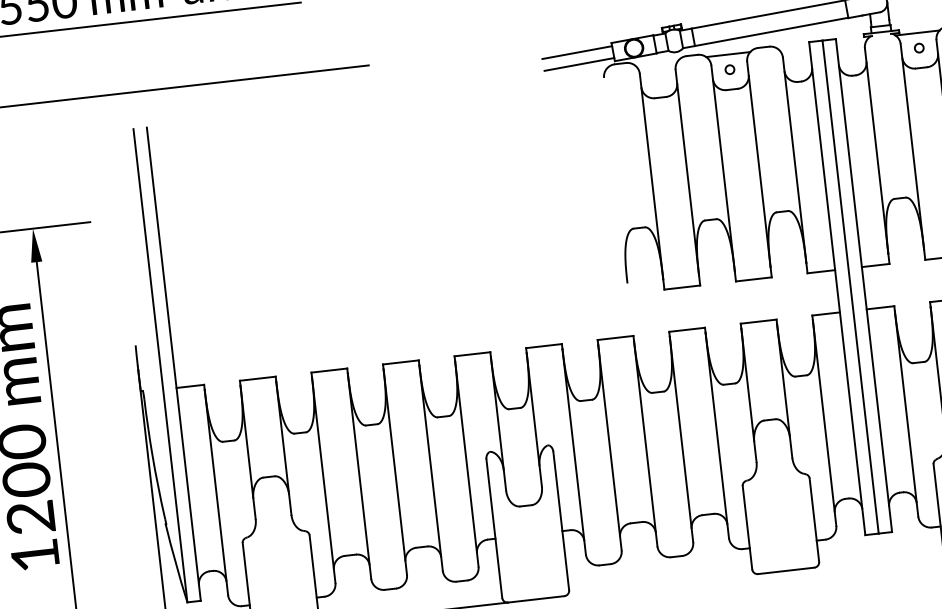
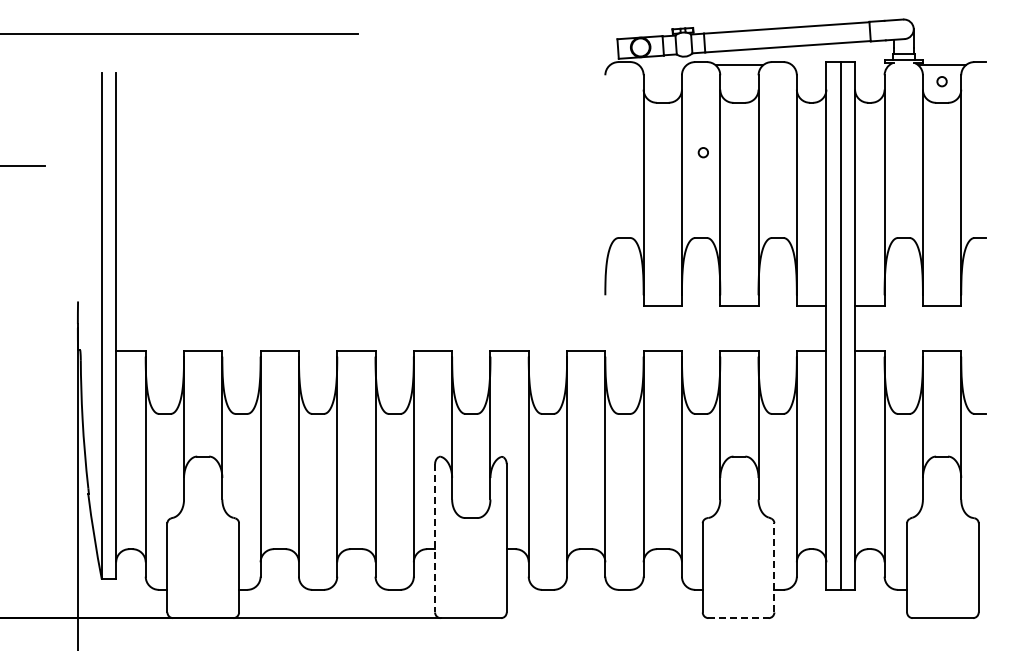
line: (576, 51) -> (579, 44), removed
line: (578, 64) -> (580, 57), removed
circle: (729, 69) -> (702, 152), moved
line: (814, 519) -> (774, 567), solid -> dashed
line: (494, 528) -> (435, 538), solid -> dashed
line: (787, 571) -> (739, 618), solid -> dashed

